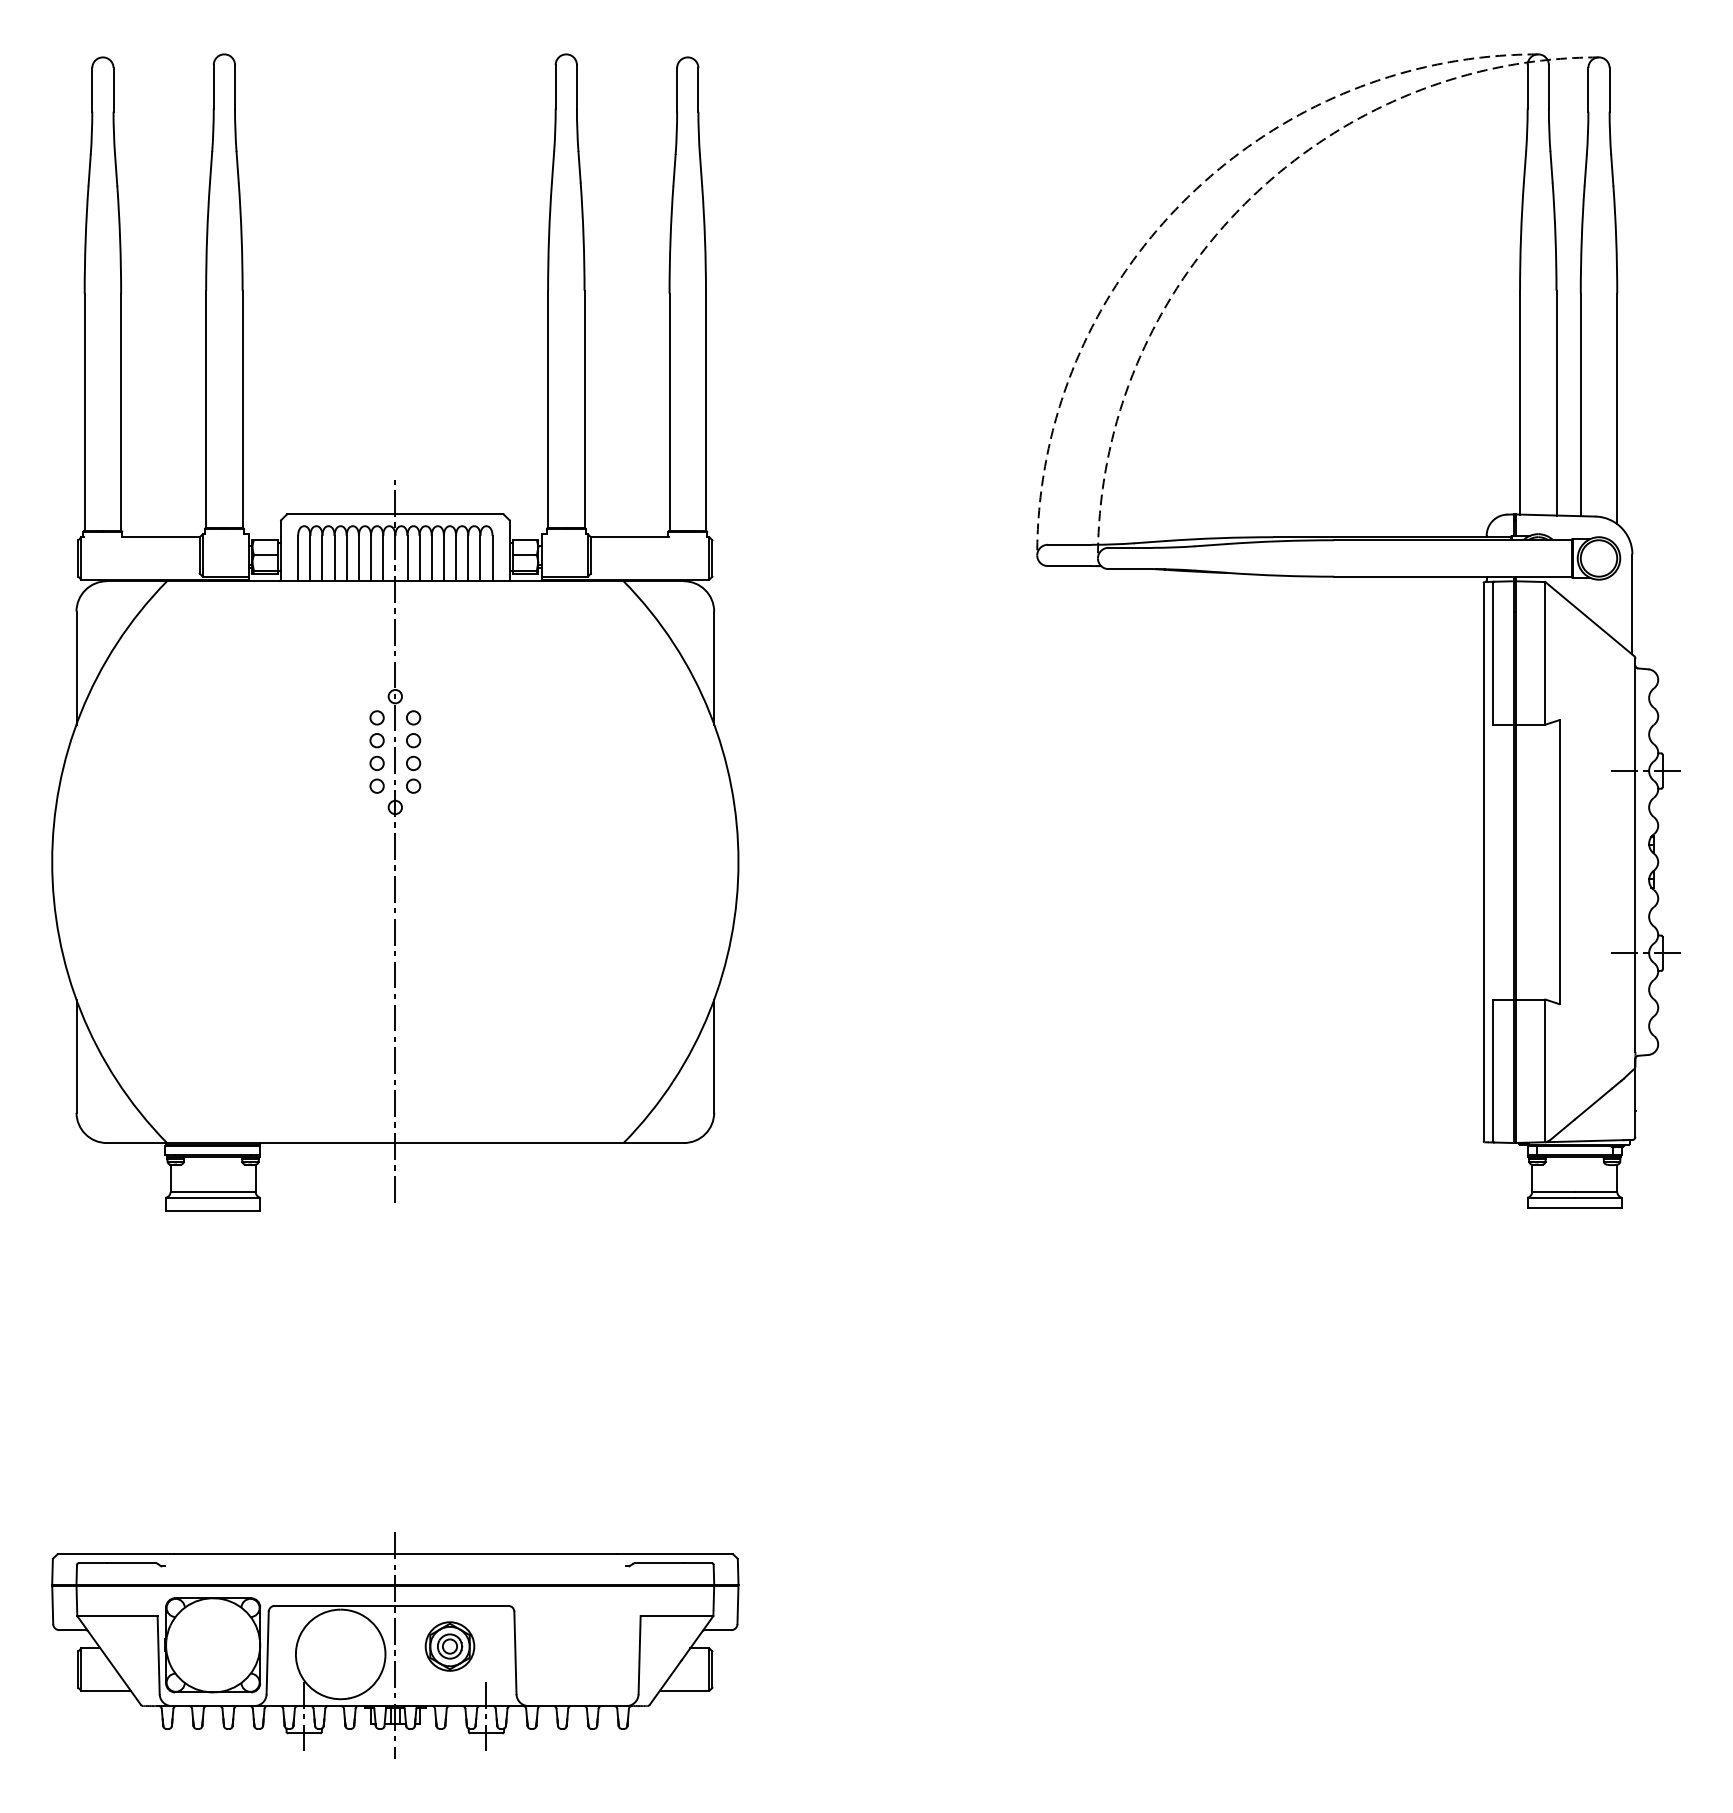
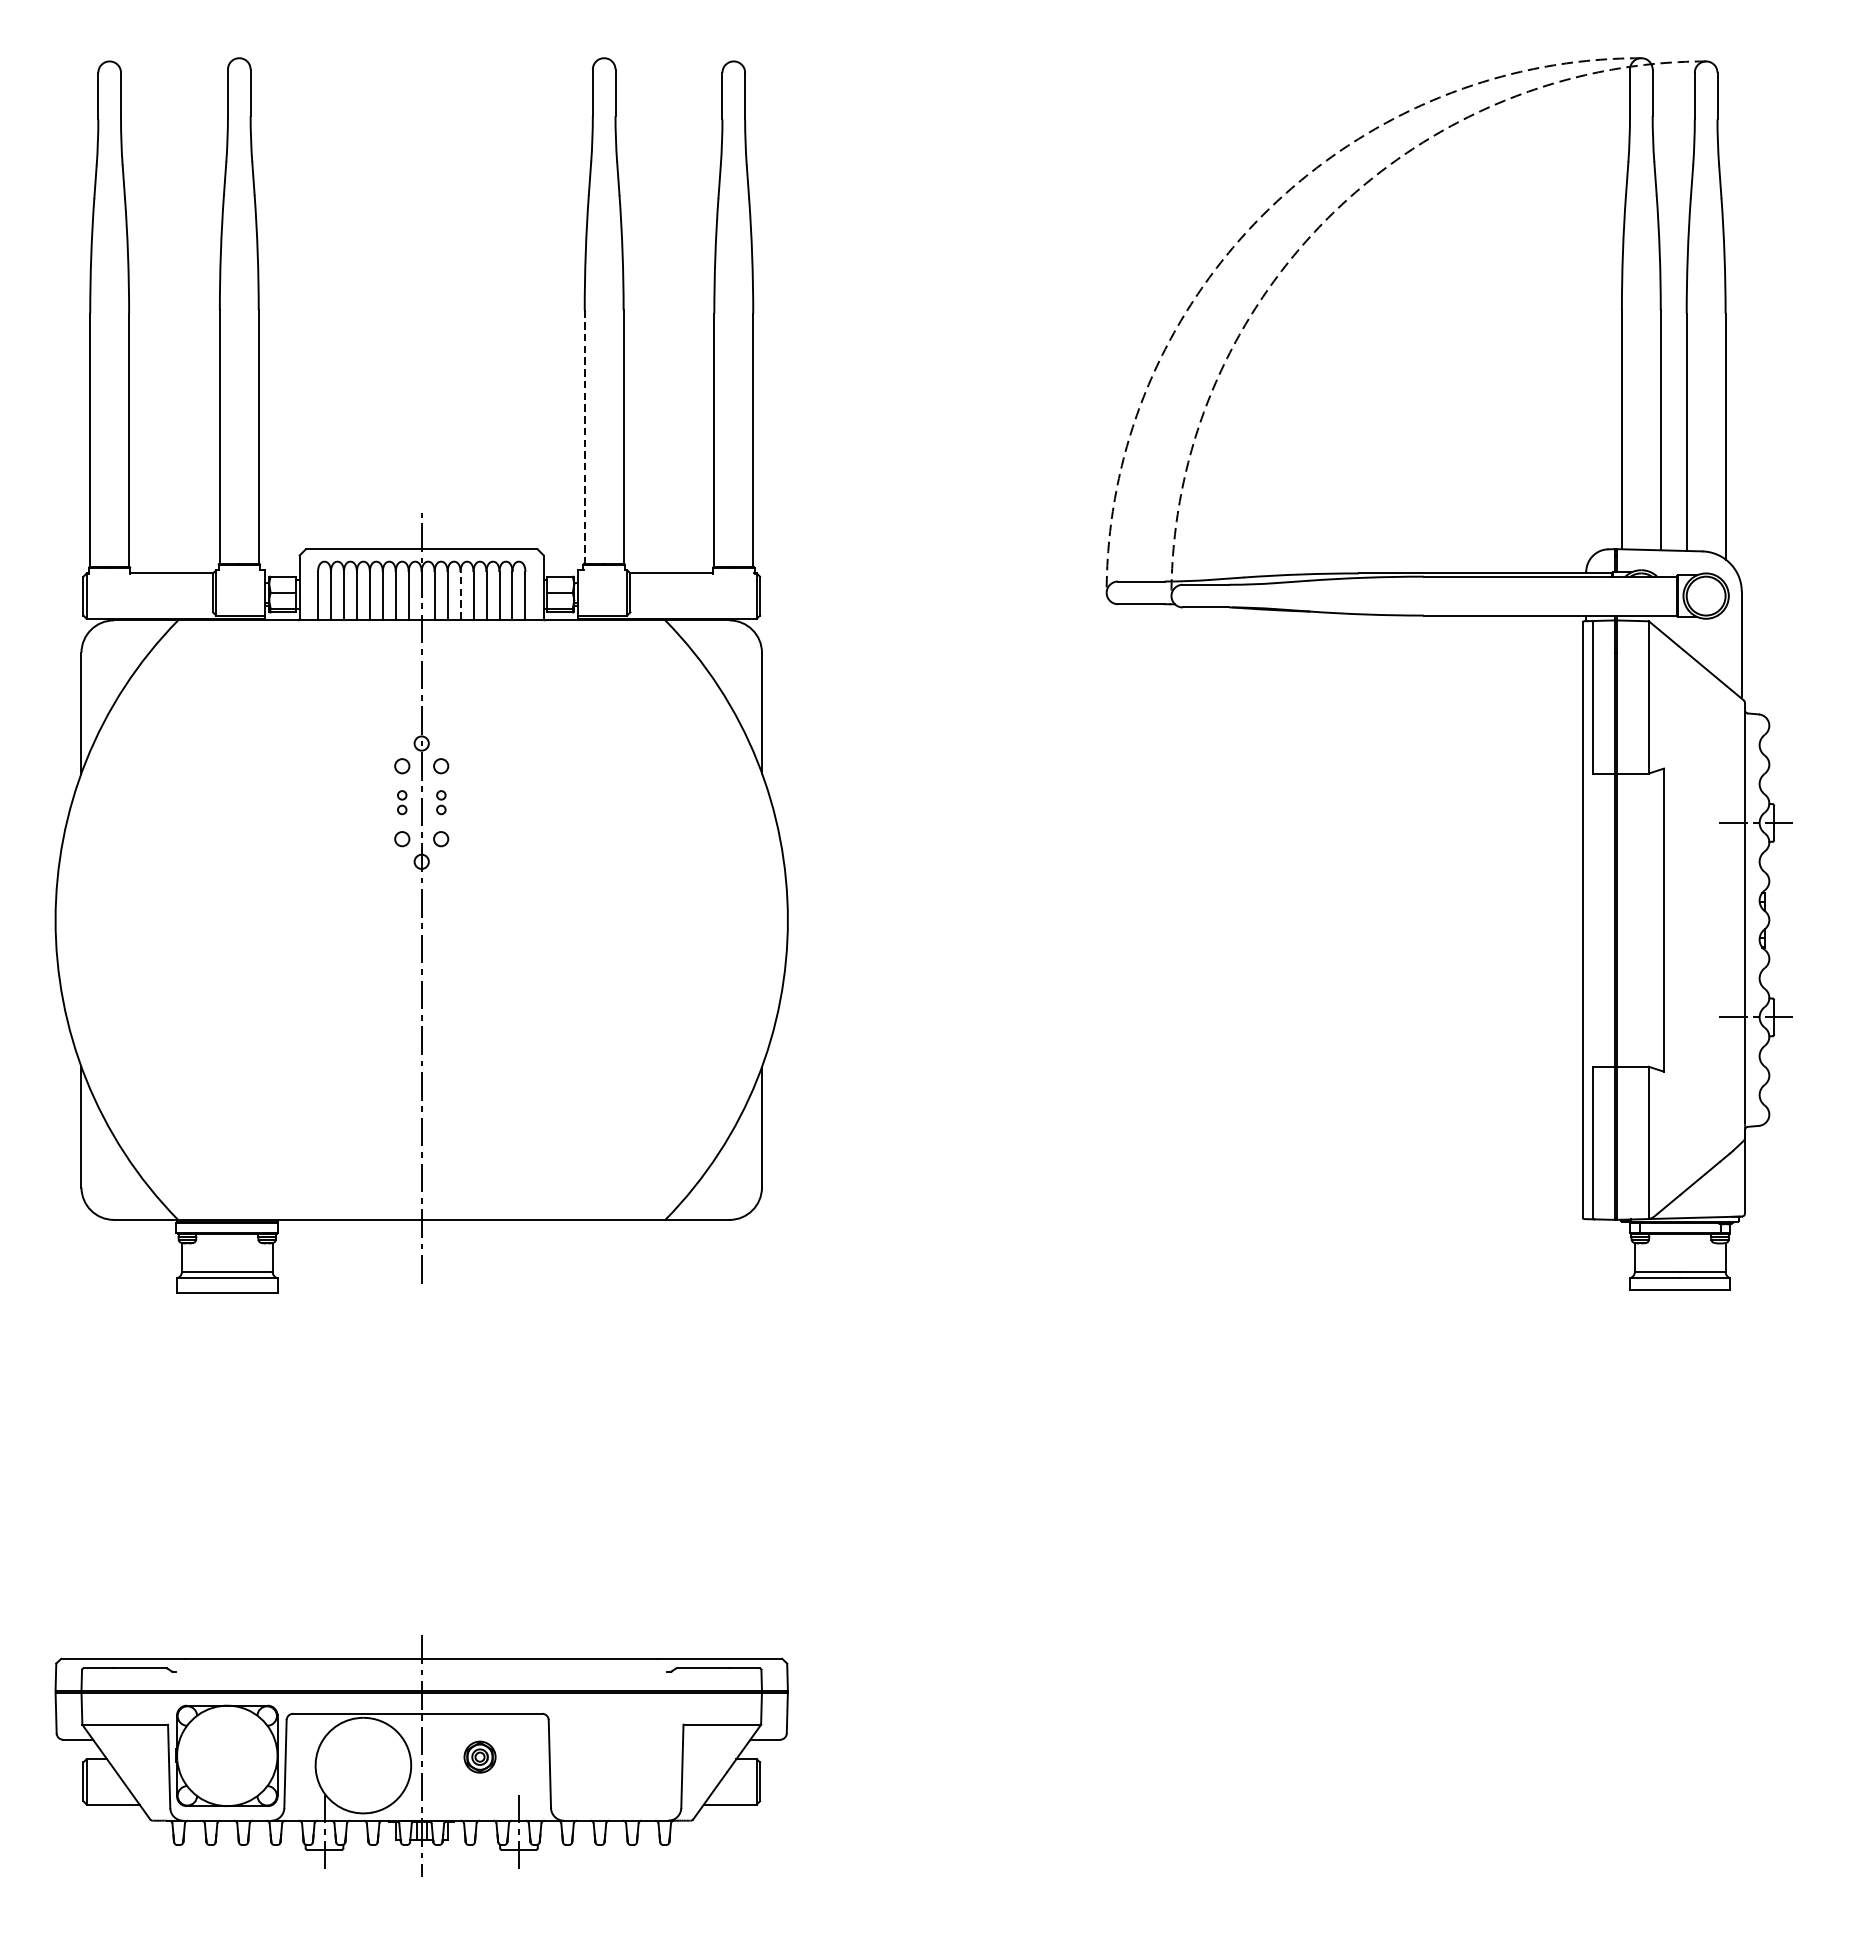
line: (548, 409) -> (585, 437), solid -> dashed
line: (431, 557) -> (460, 595), solid -> dashed
part: (376, 751) -> (401, 802), size x0.6
part: (413, 751) -> (441, 802), size x0.6
part: (449, 1646) -> (479, 1757), size x0.6

